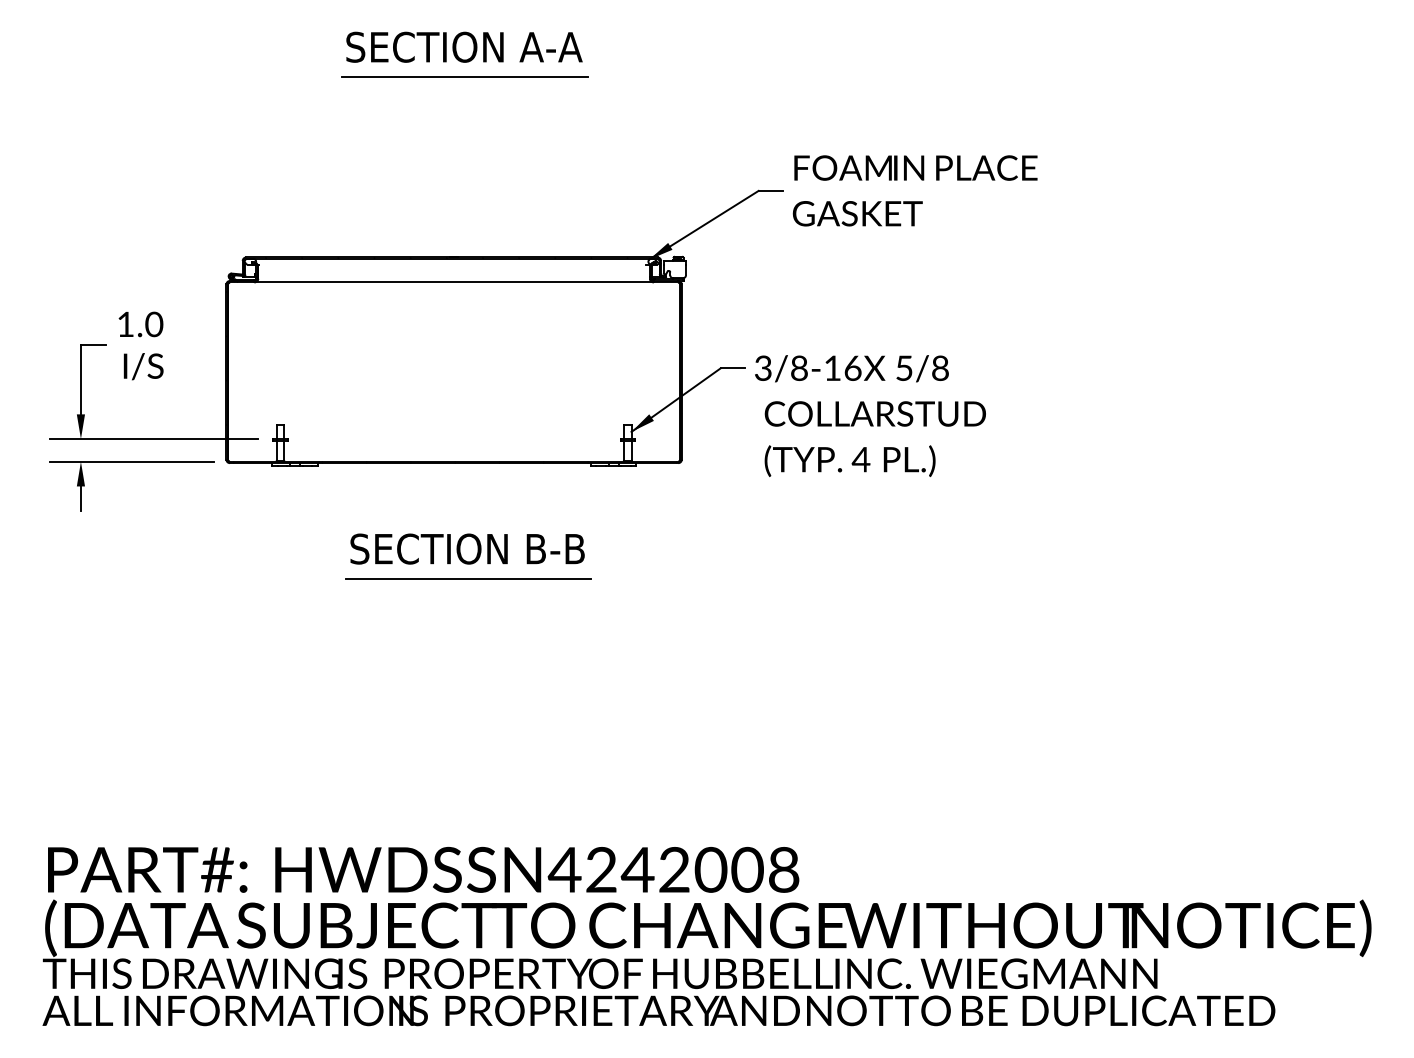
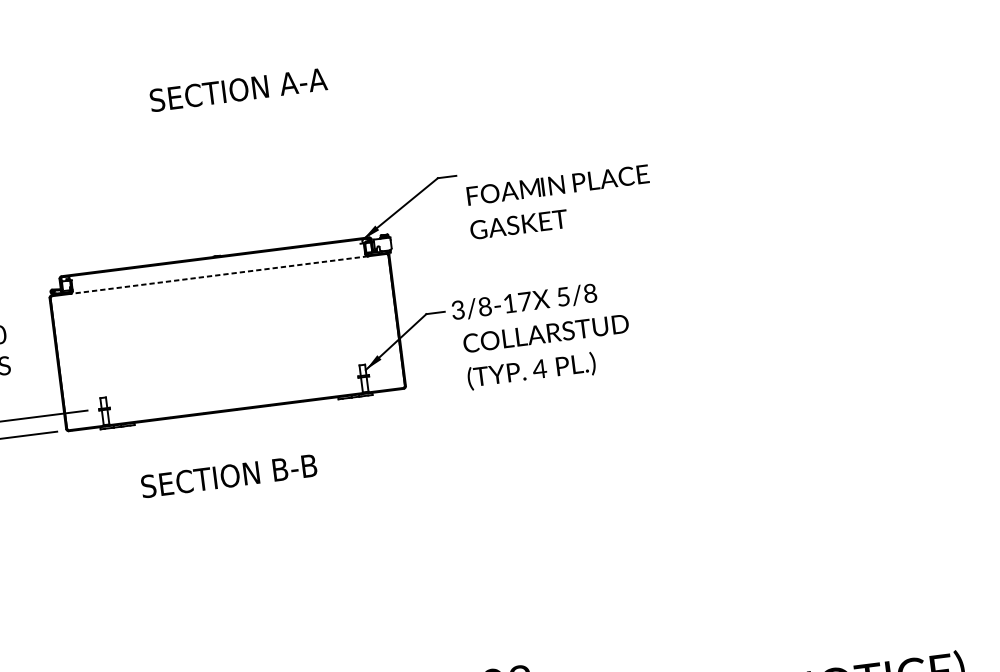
text: (464, 46) -> (238, 89), moved
line: (464, 77) -> (207, 121), removed
text: (914, 190) -> (559, 201), moved
line: (453, 282) -> (218, 275), solid -> dashed
text: (852, 367) -> (524, 301), 3/8-16 -> 3/8-17
text: (467, 548) -> (229, 475), moved
line: (468, 578) -> (257, 494), removed

